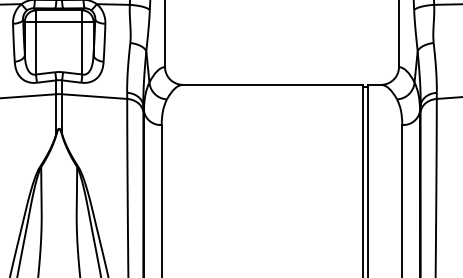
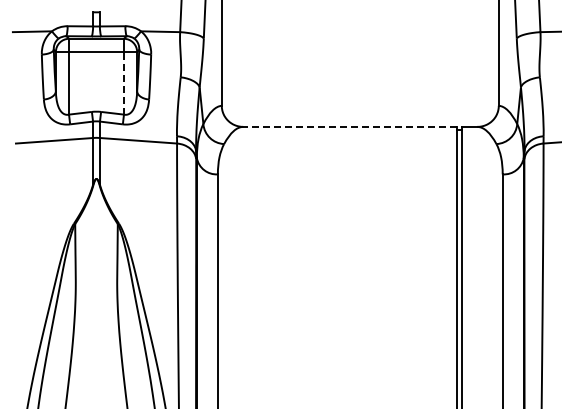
line: (82, 47) -> (124, 82), solid -> dashed
line: (272, 84) -> (349, 126), solid -> dashed

